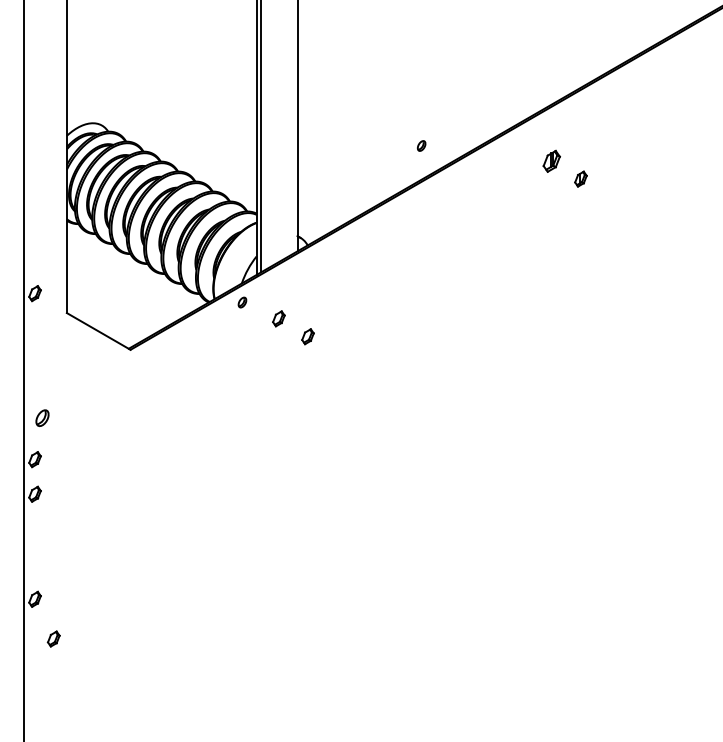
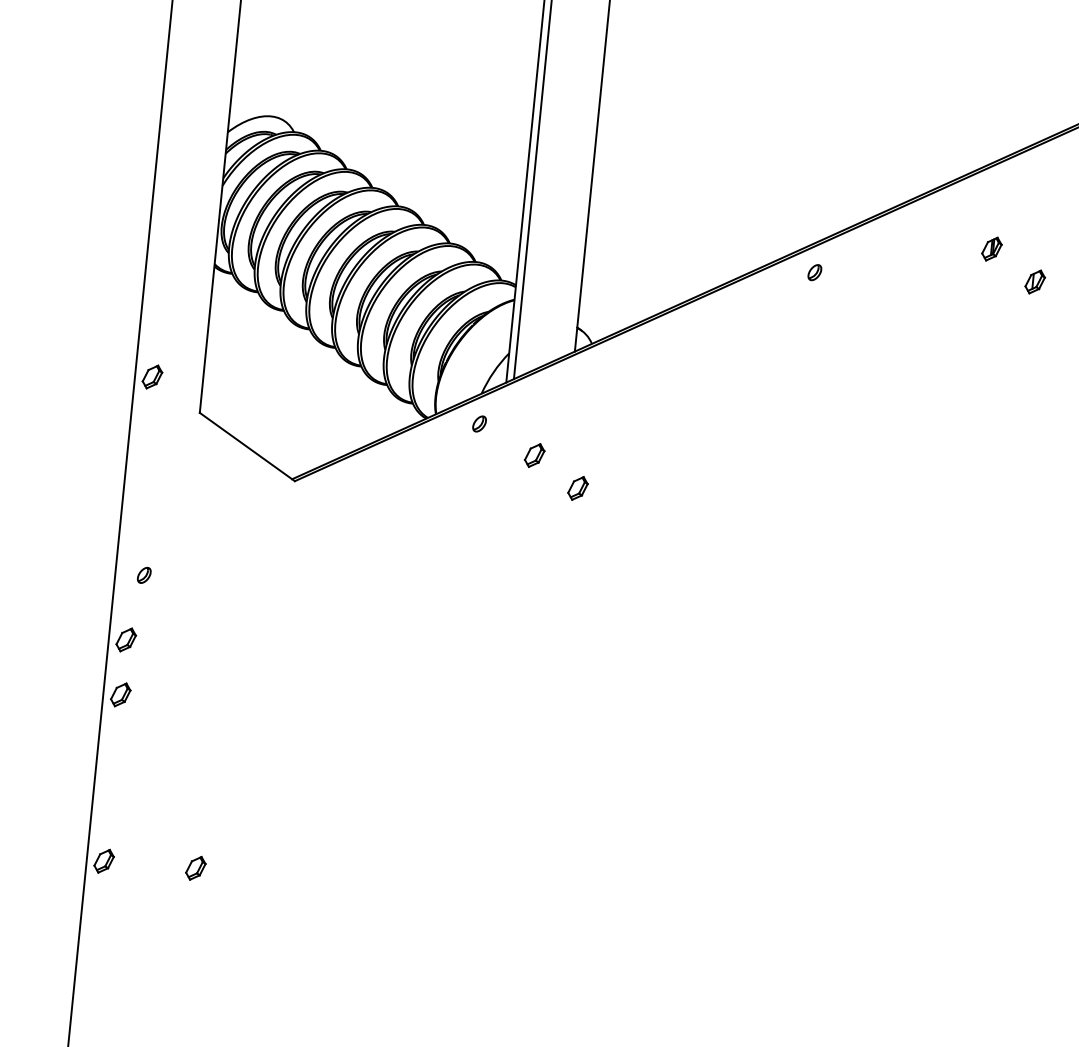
part: (421, 145) -> (814, 271), moved
part: (551, 160) -> (991, 247), size x0.71
part: (41, 417) -> (143, 574), size x0.62
part: (53, 638) -> (195, 867), moved

